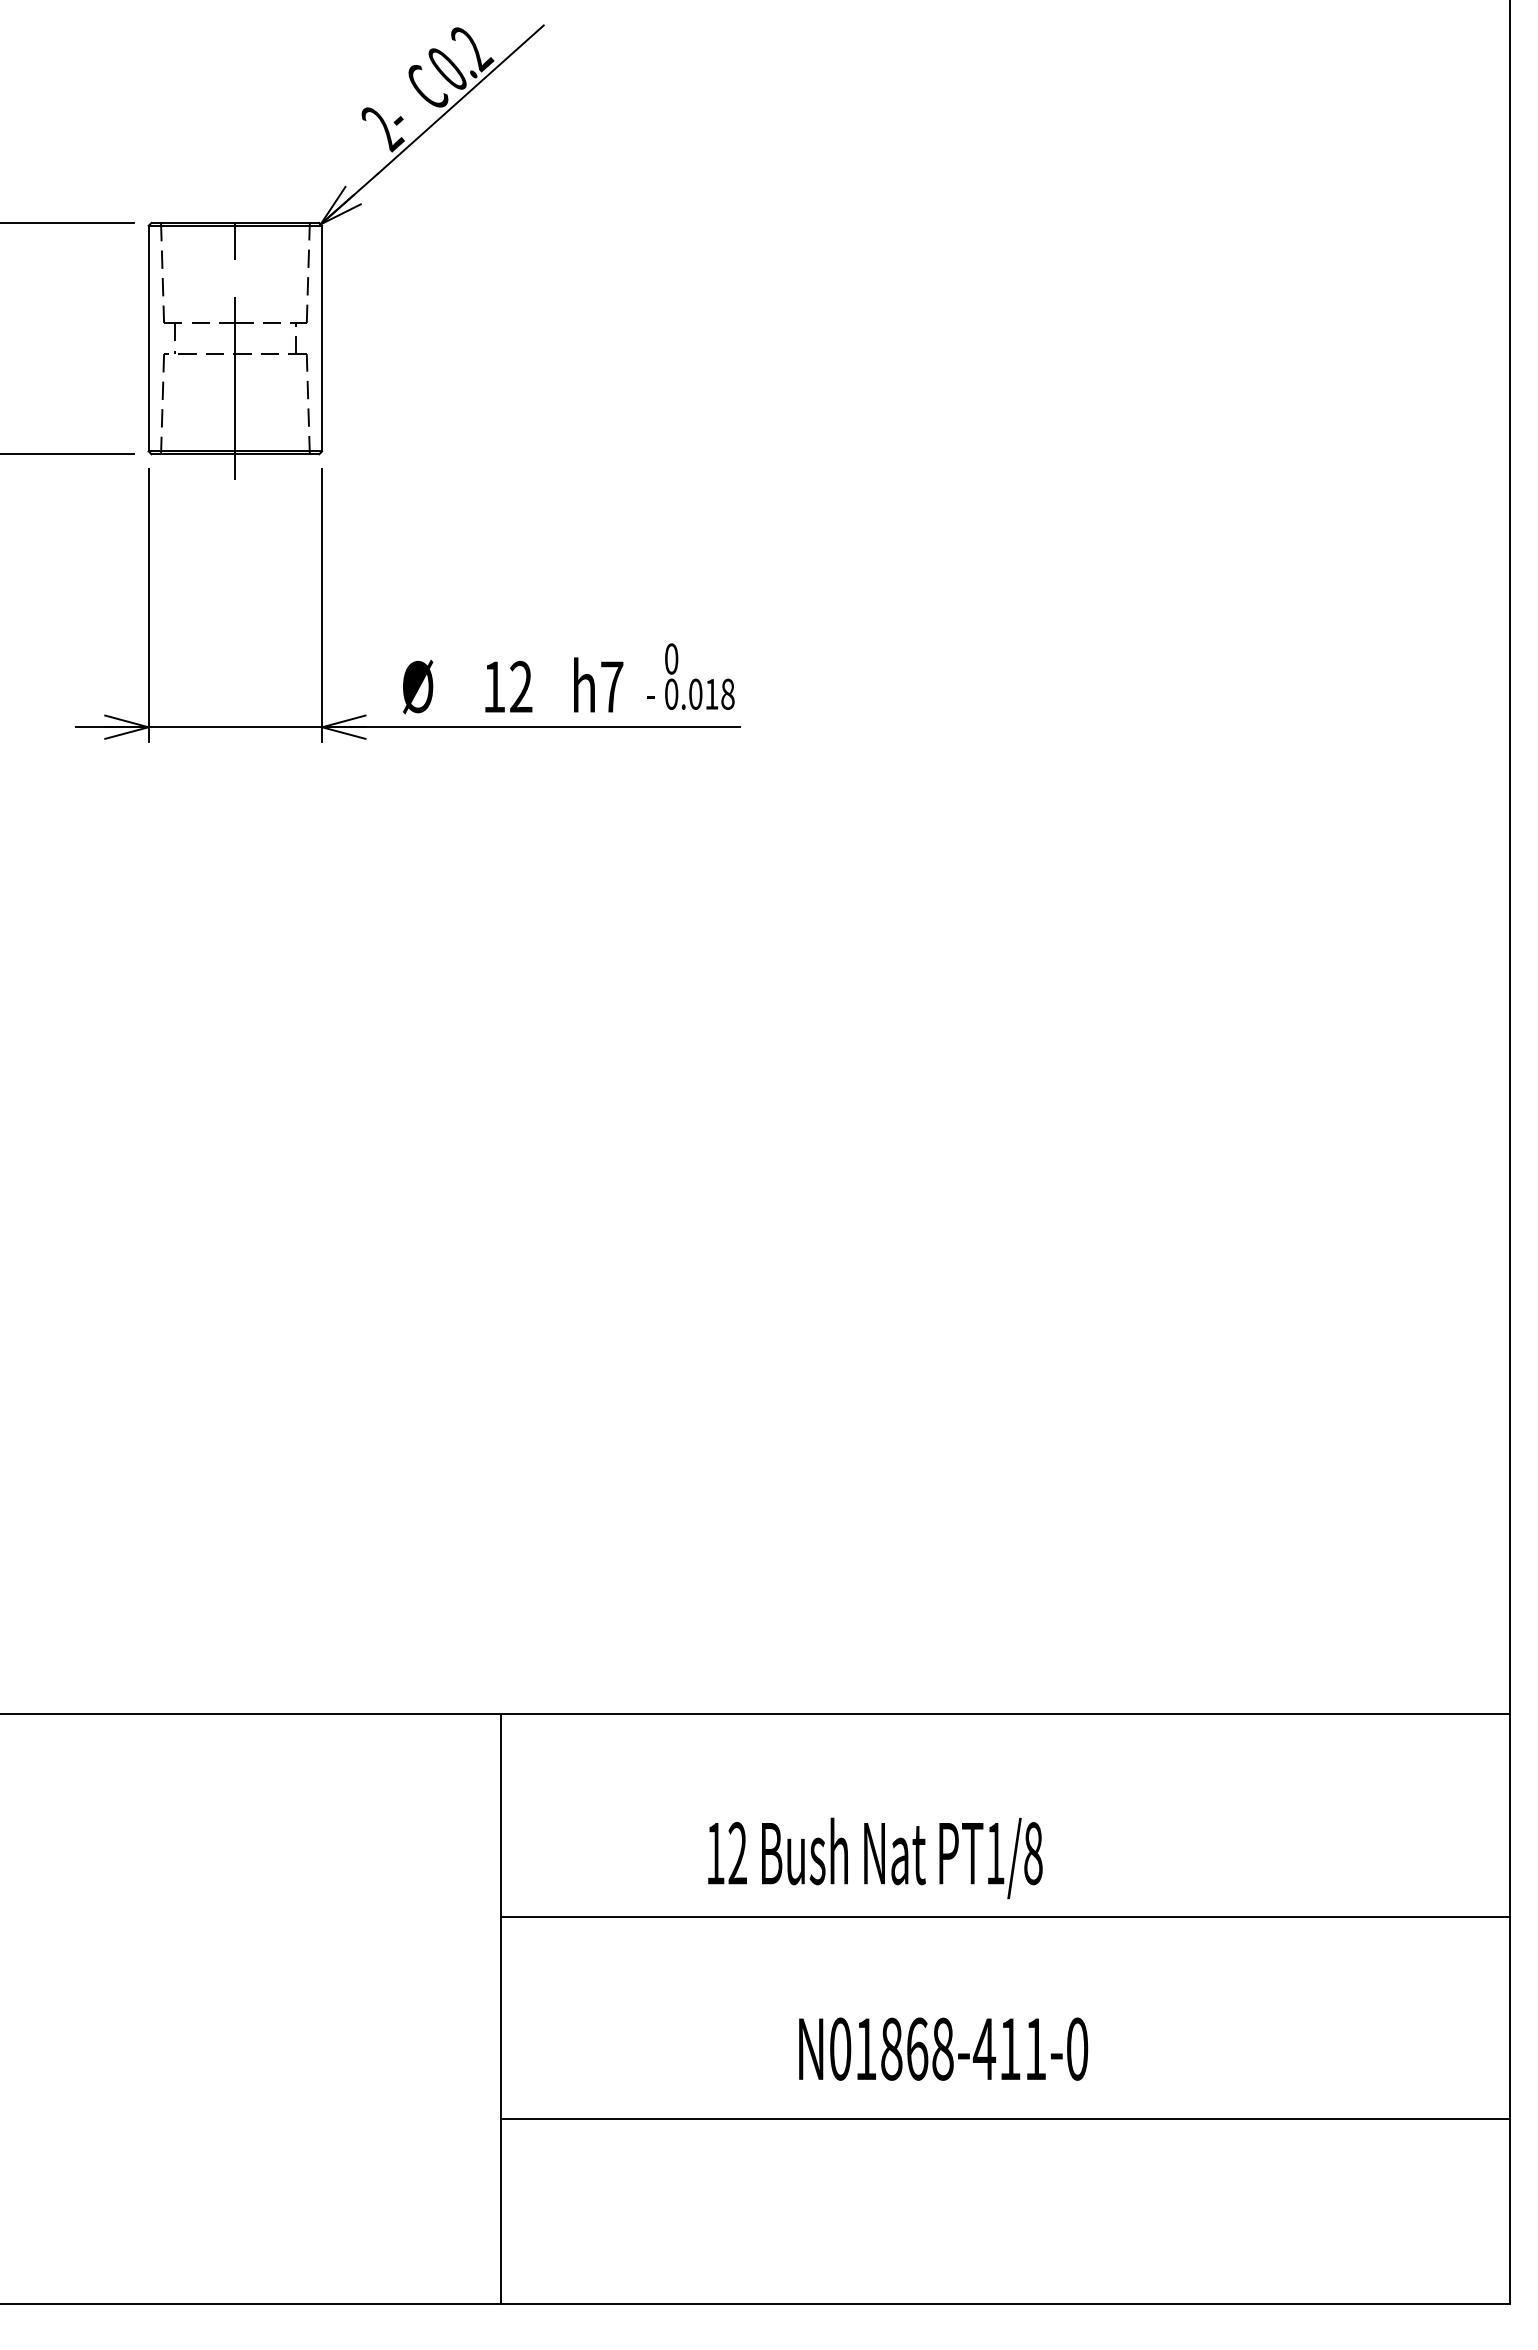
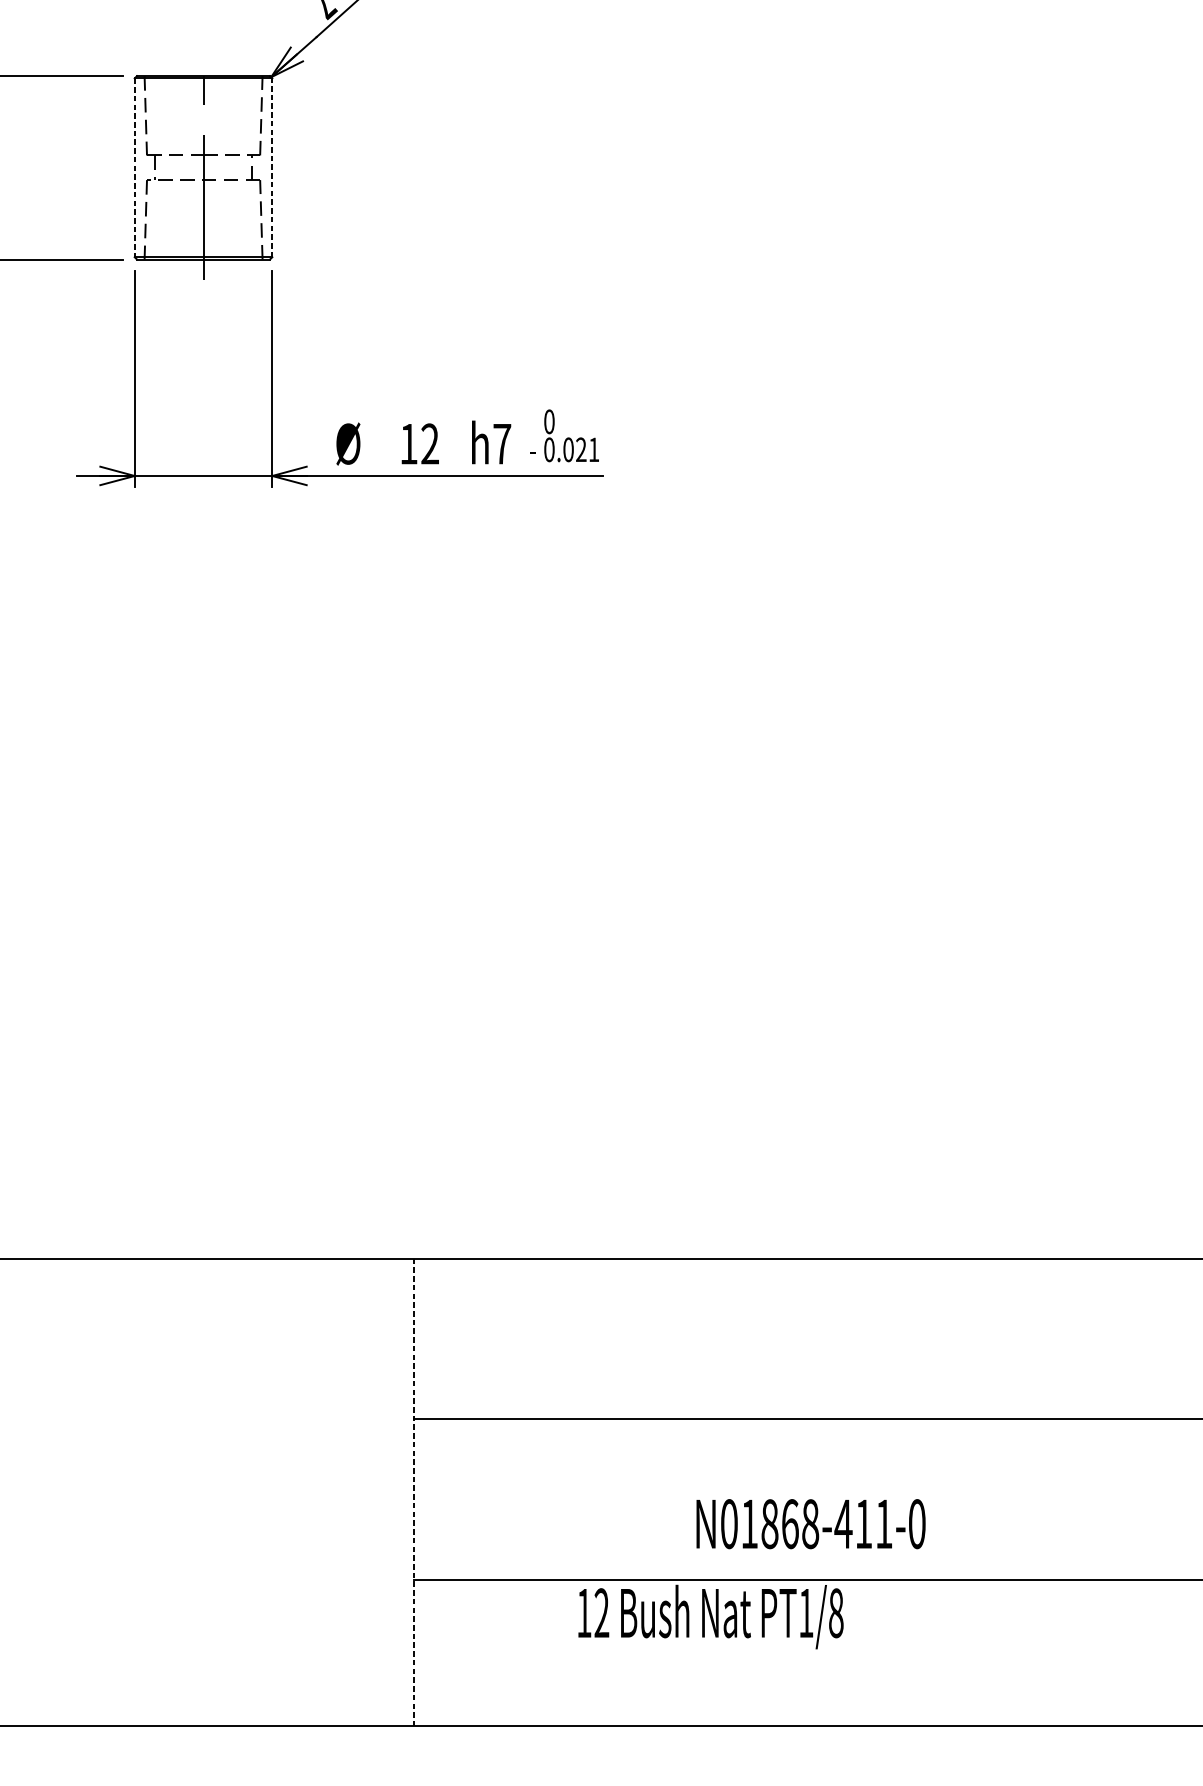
line: (148, 338) -> (134, 167), solid -> dashed
line: (322, 338) -> (272, 167), solid -> dashed
text: (719, 693) -> (587, 449), 0.018 -> 0.021
text: (875, 1858) -> (711, 1617), moved
line: (500, 2008) -> (413, 1491), solid -> dashed
text: (943, 2048) -> (810, 1523), moved

